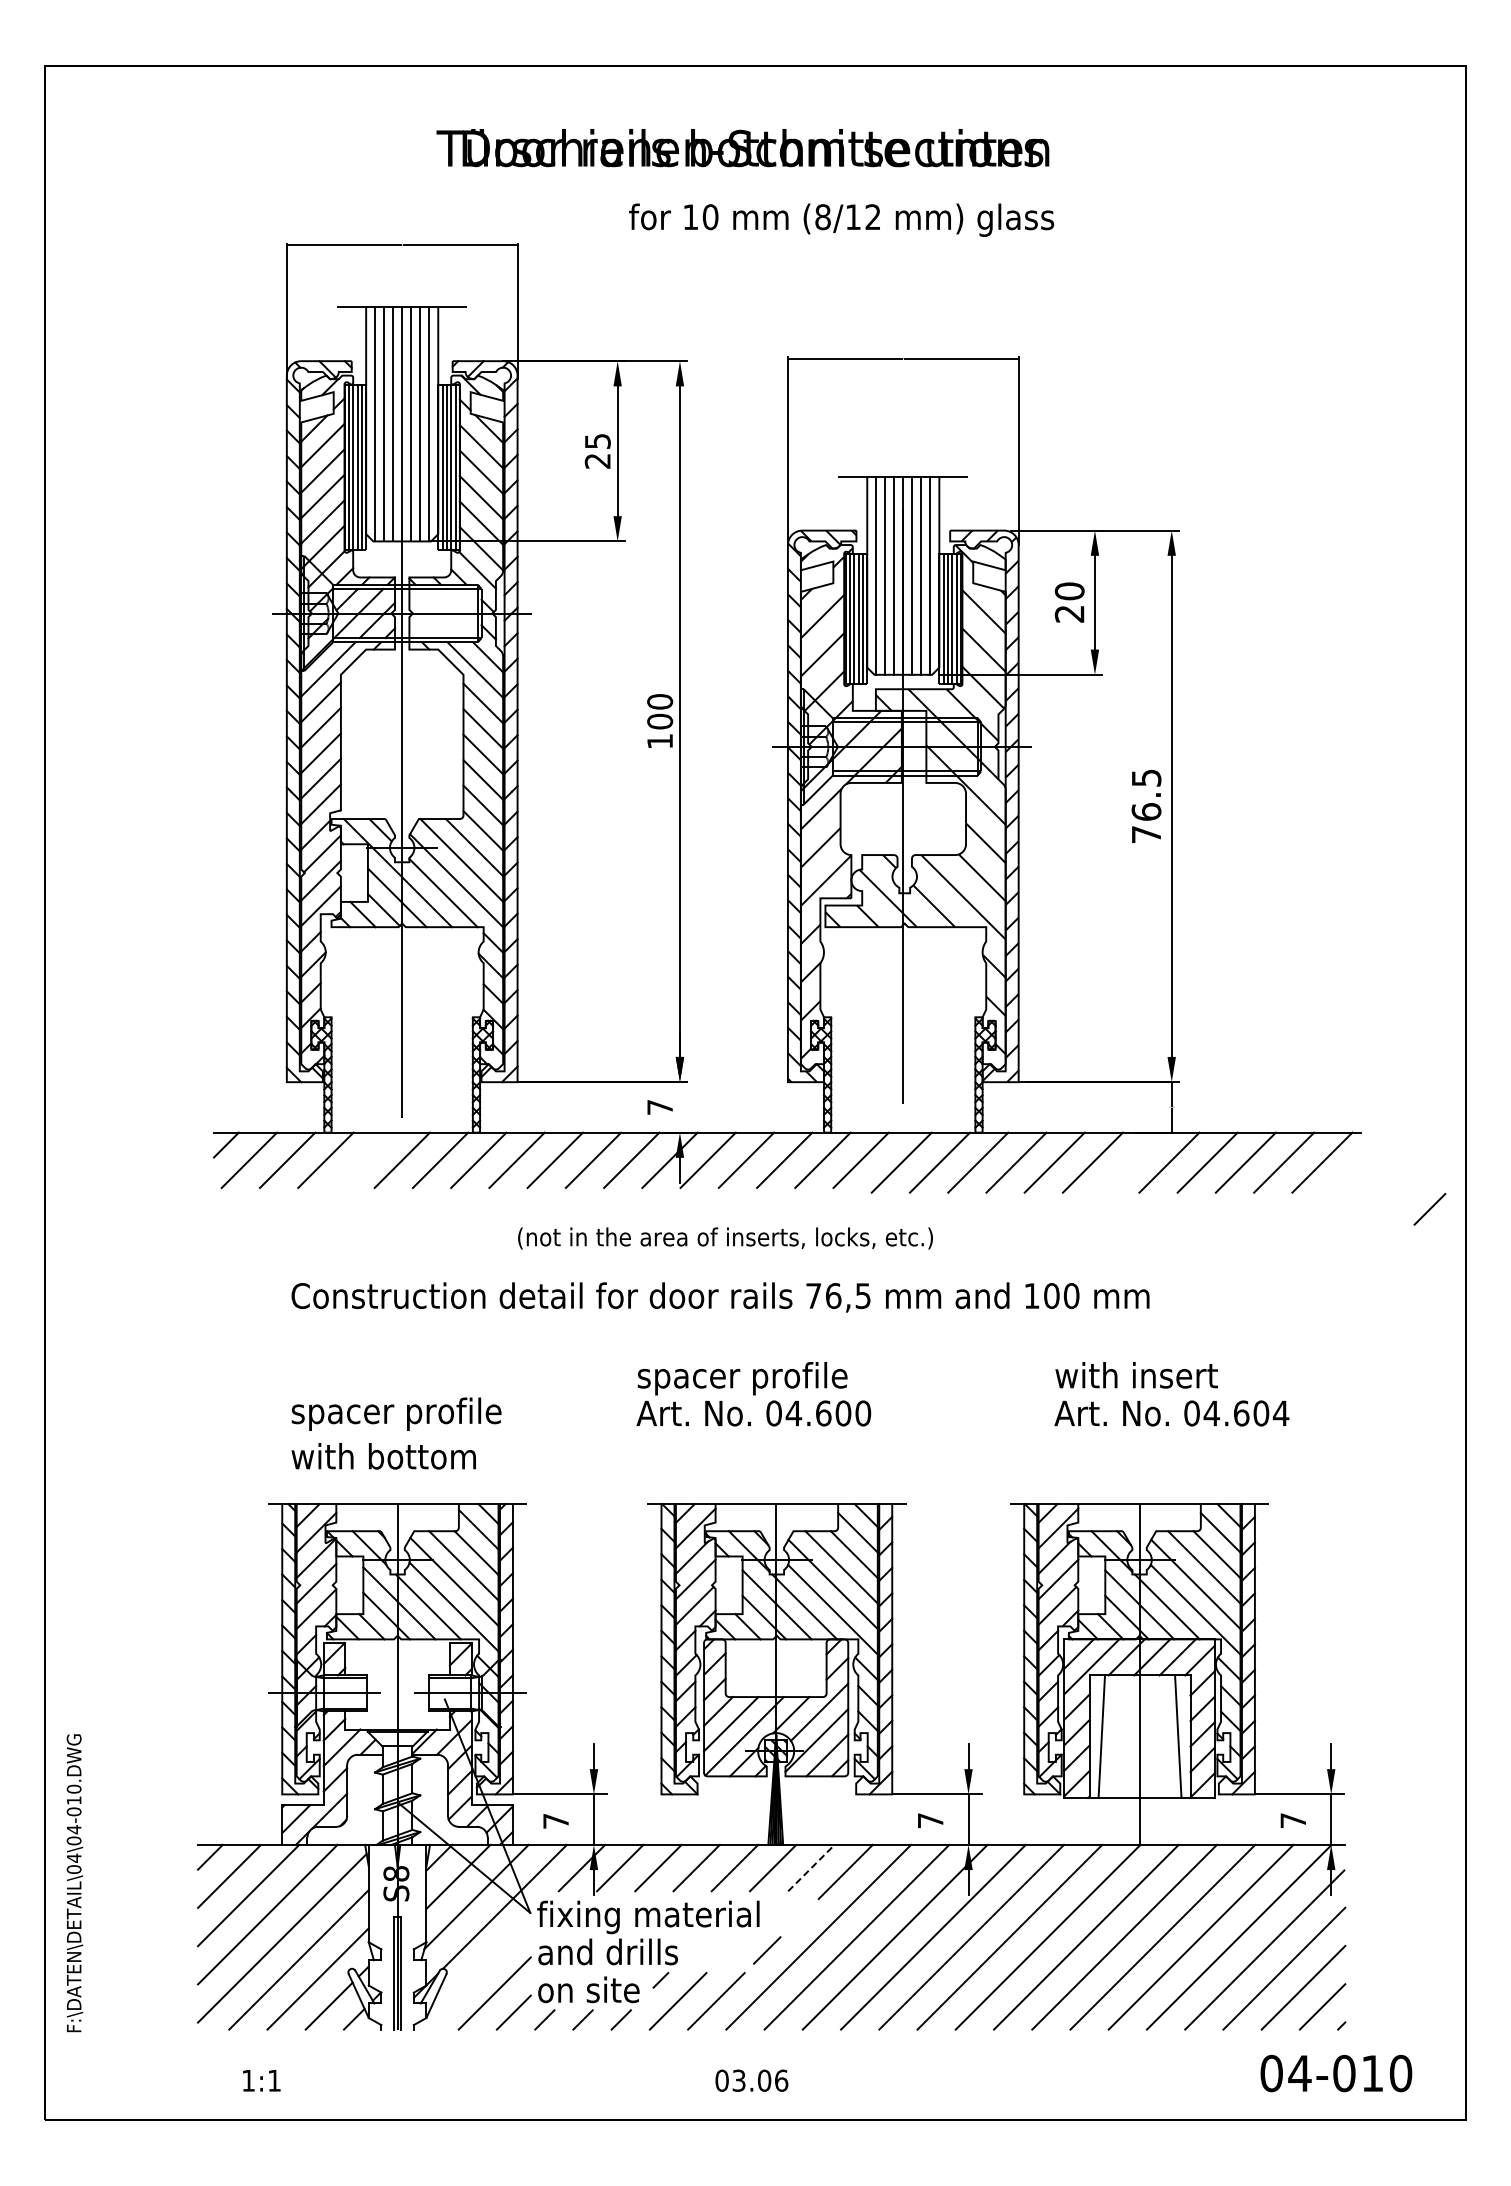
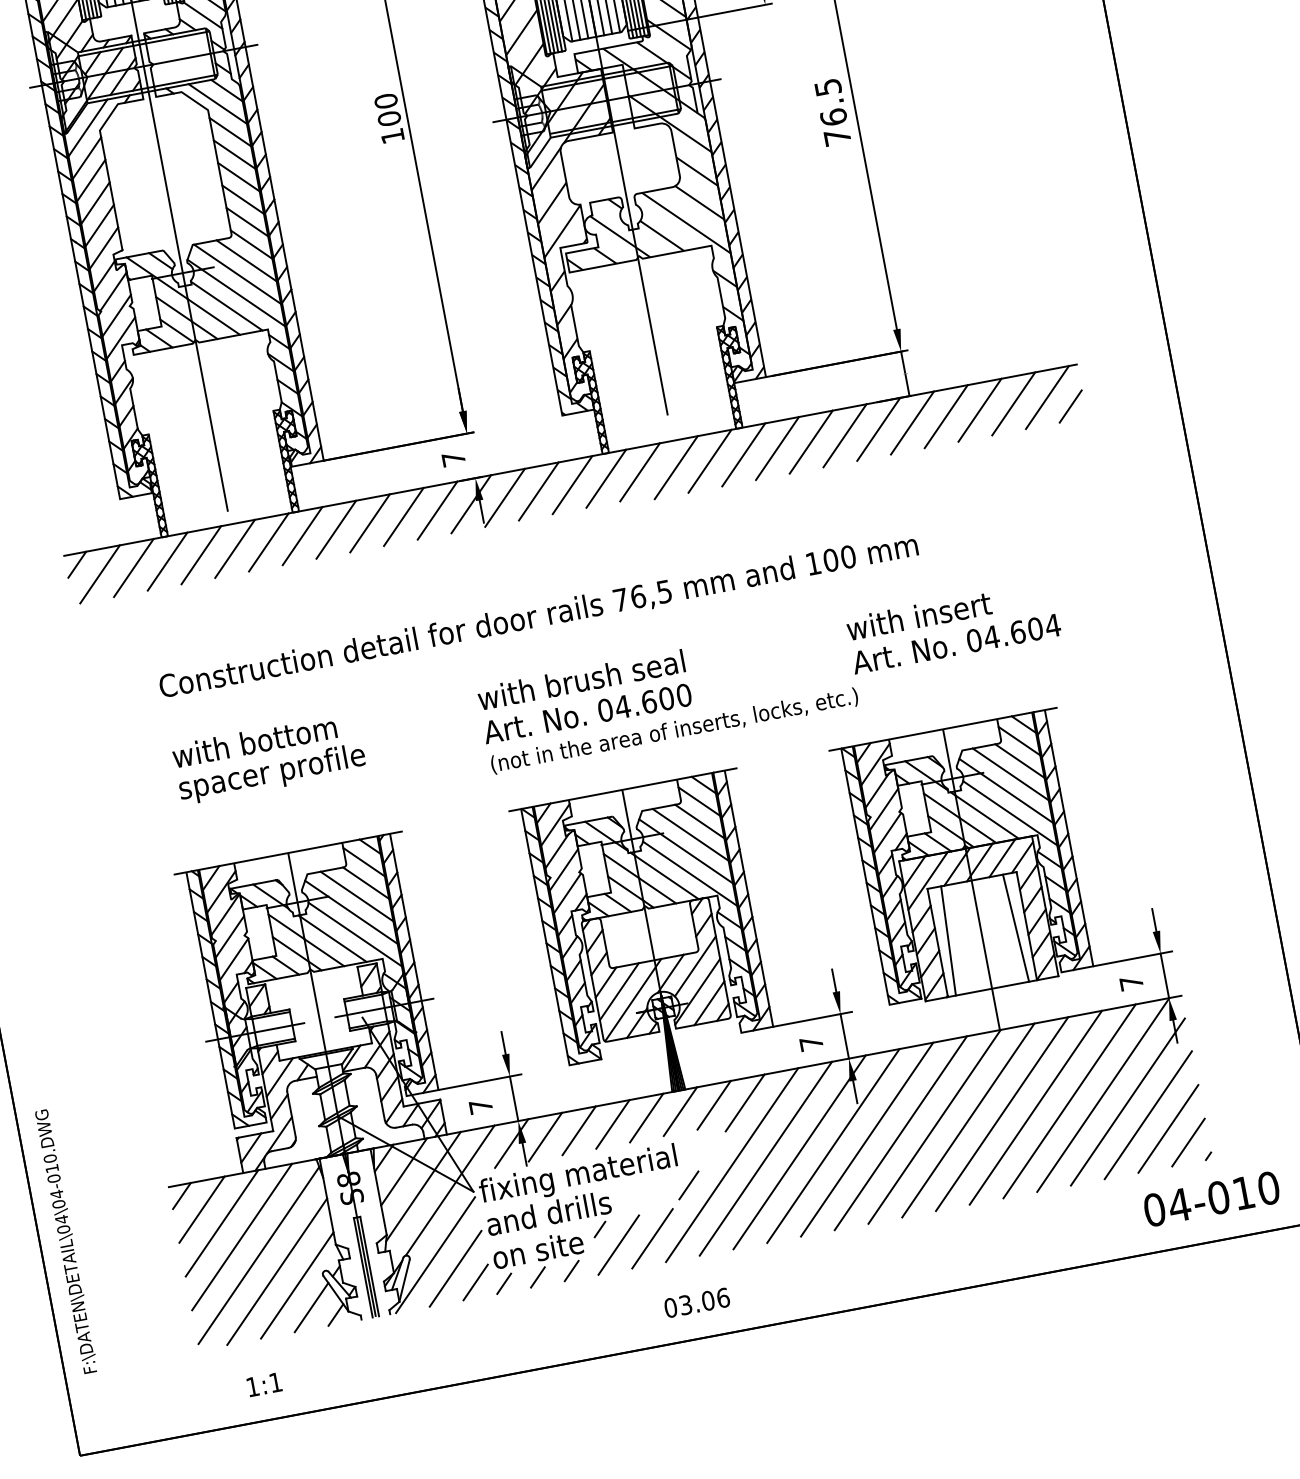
line: (363, 1159) -> (200, 554), added
line: (1131, 1162) -> (878, 429), added
line: (1429, 1208) -> (1070, 405), moved
text: (725, 1238) -> (674, 731), moved
text: (753, 1378) -> (581, 682), spacer profile -> with brush seal
text: (383, 1456) -> (254, 741), moved
line: (811, 1868) -> (714, 1105), dashed -> solid
line: (475, 1974) -> (435, 1255), added

